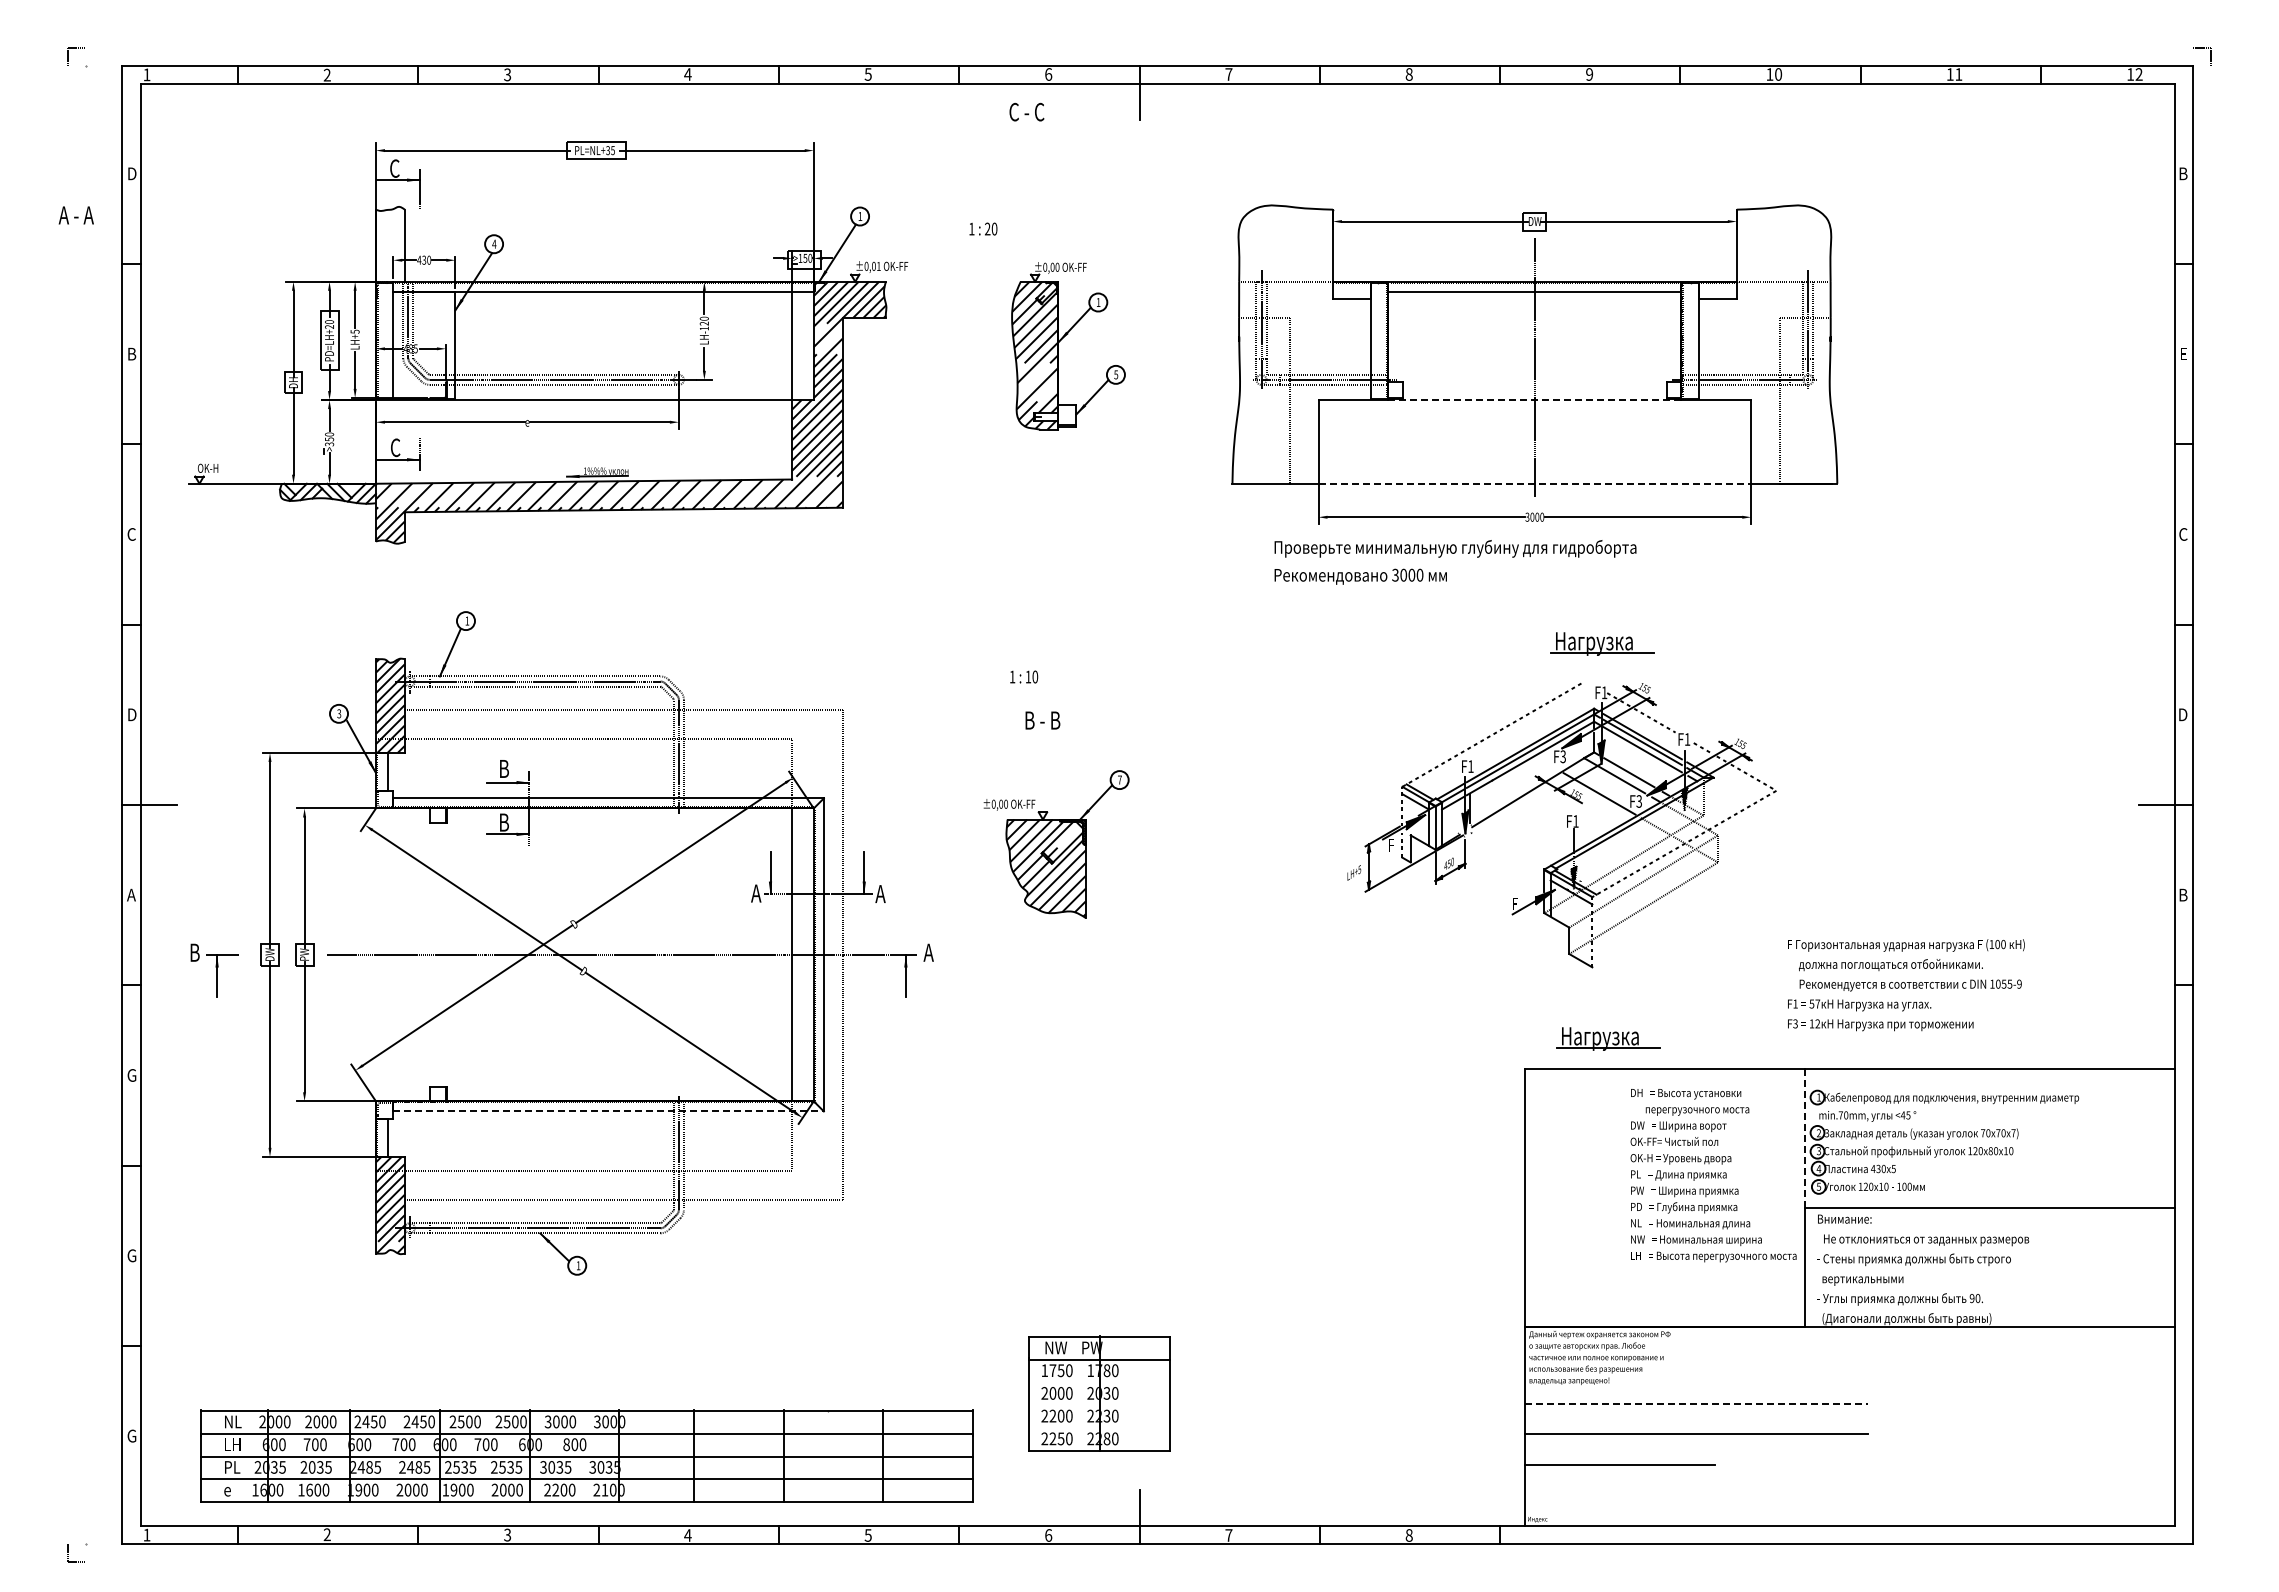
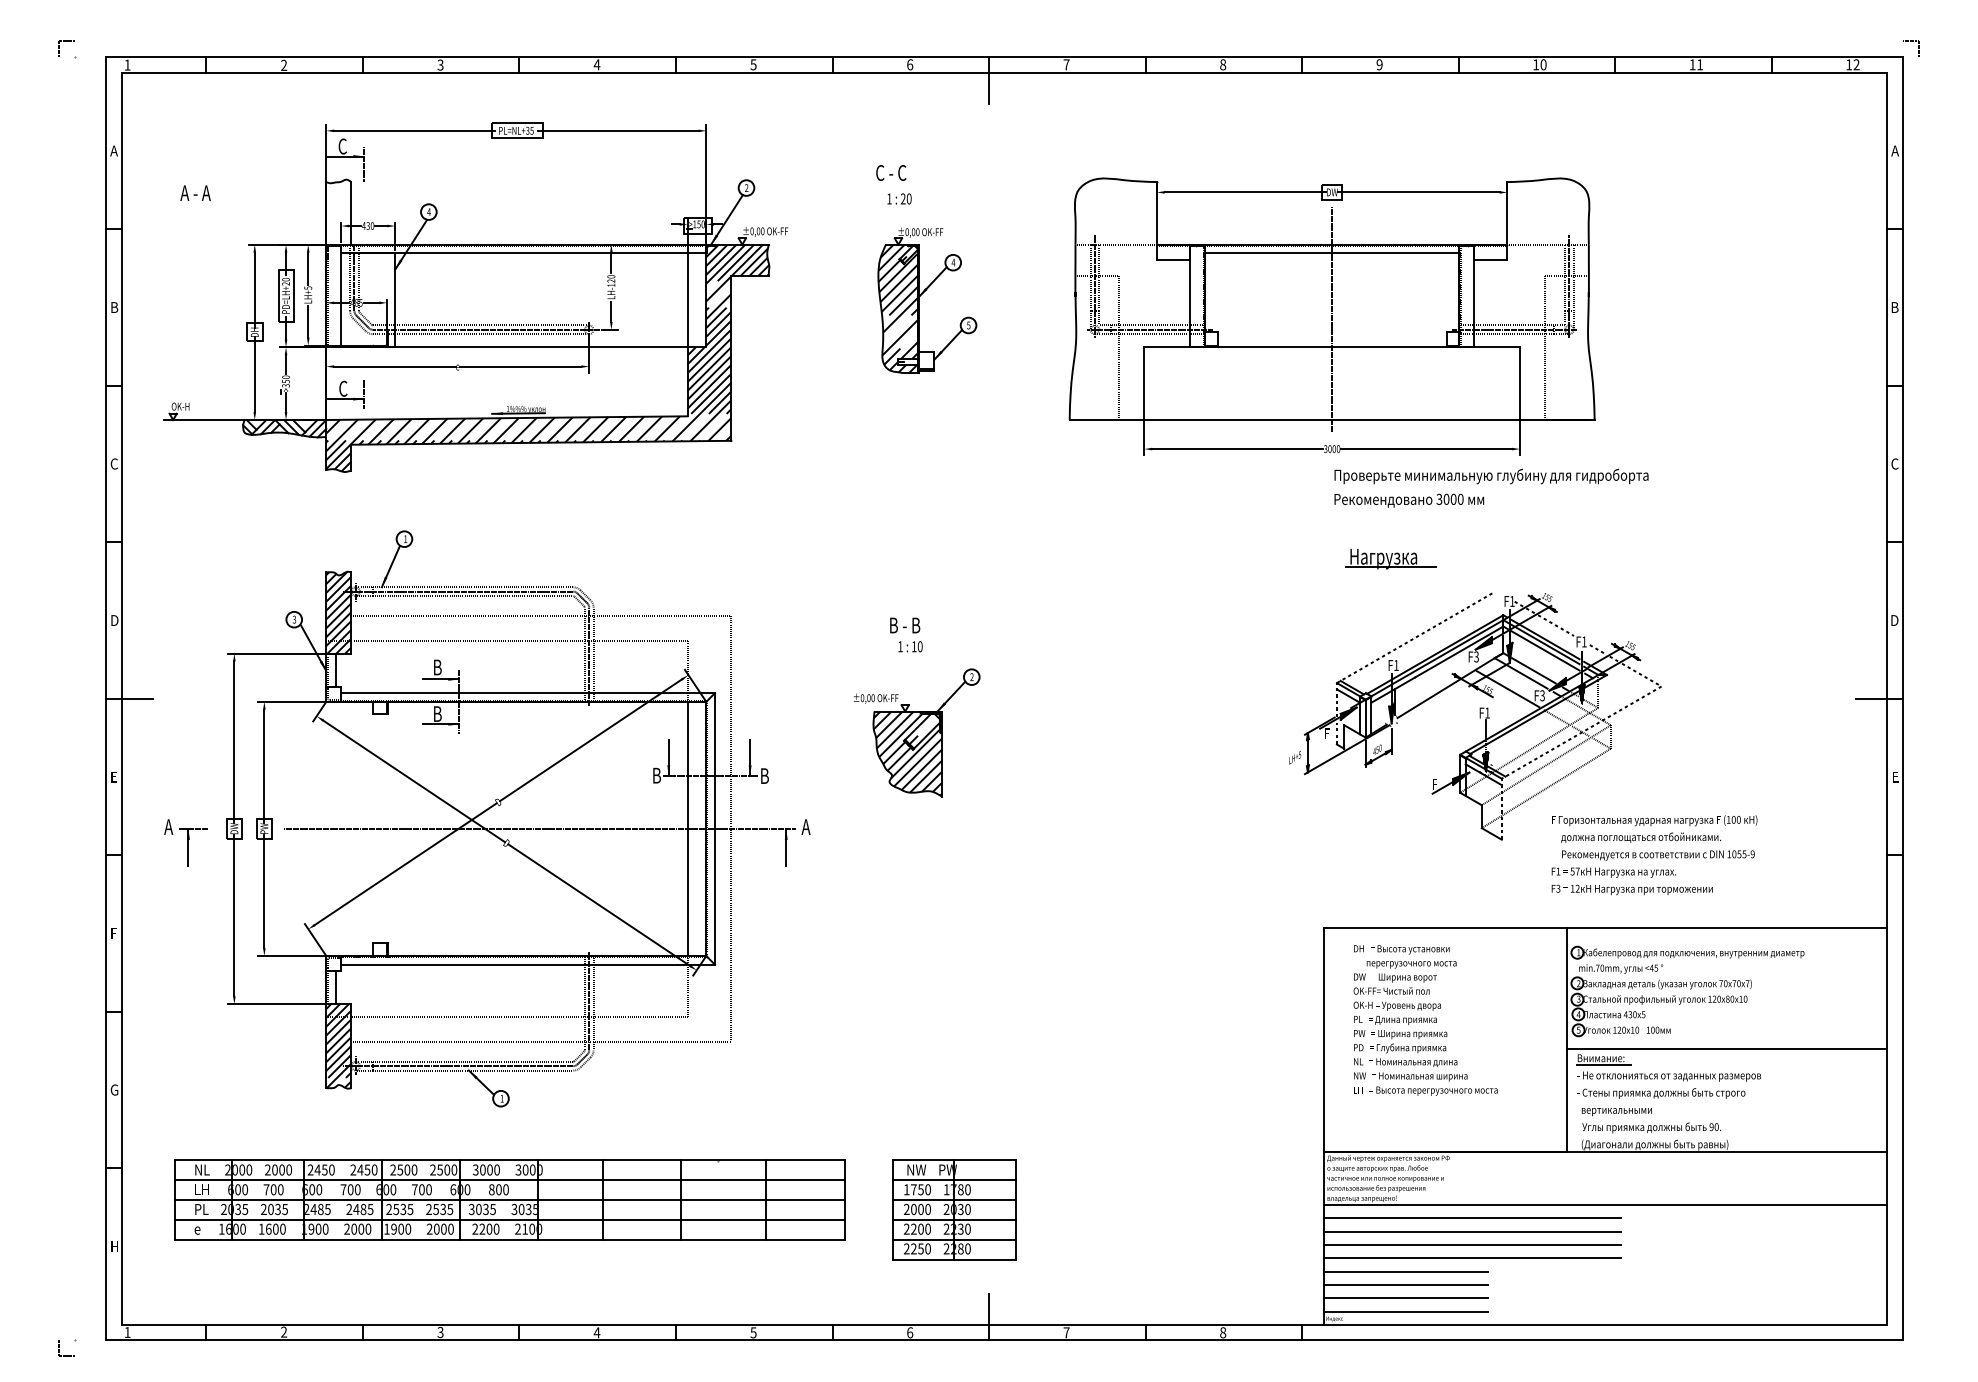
text: (1026, 111) -> (890, 172), moved
text: (131, 173) -> (114, 150), D -> A
text: (2183, 173) -> (1895, 150), B -> A
text: (75, 215) -> (194, 193), moved
text: (860, 216) -> (746, 188), 1 -> 2
text: (983, 228) -> (899, 198), moved
text: (878, 265) -> (762, 230), ±0,01 -> ±0,00
text: (1098, 302) -> (953, 262), 1 -> 4
text: (2183, 353) -> (1895, 306), E -> B
line: (1535, 400) -> (1332, 347), dashed -> solid
line: (1535, 483) -> (1332, 419), dashed -> solid
text: (1455, 562) -> (1491, 488), moved
text: (1024, 676) -> (910, 646), moved
text: (1119, 779) -> (971, 676), 7 -> 2
part: (1561, 825) -> (1475, 716), moved
text: (756, 893) -> (656, 775), A -> B
text: (131, 894) -> (114, 776), A -> E
text: (880, 894) -> (764, 776), A -> B
text: (2183, 894) -> (1895, 776), B -> E
text: (194, 952) -> (168, 826), B -> A
part: (1608, 1038) -> (1396, 901), removed
text: (131, 1075) -> (114, 933), G -> F
line: (609, 1111) -> (529, 964), dashed -> solid
line: (1804, 1138) -> (1566, 988), dashed -> solid
text: (1713, 1175) -> (1425, 1020), moved
line: (1847, 1226) -> (1603, 1064), added
line: (1099, 1382) -> (954, 1200), added
line: (1849, 1388) -> (1605, 1205), added
line: (1697, 1403) -> (1473, 1218), dashed -> solid
line: (1099, 1405) -> (954, 1219), added
line: (1696, 1419) -> (1472, 1232), added
line: (1099, 1428) -> (954, 1239), added
text: (131, 1435) -> (114, 1246), G -> H
line: (1696, 1449) -> (1472, 1258), added
part: (586, 1455) -> (509, 1199), moved
line: (1619, 1480) -> (1405, 1285), added
line: (1619, 1495) -> (1405, 1298), added
line: (1619, 1510) -> (1405, 1311), added

